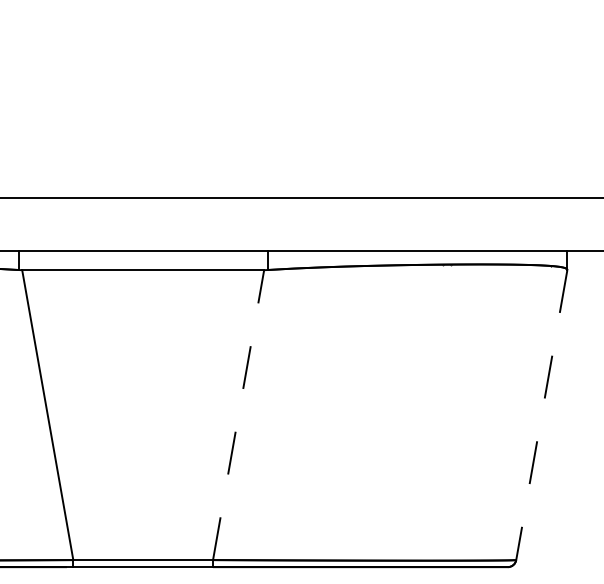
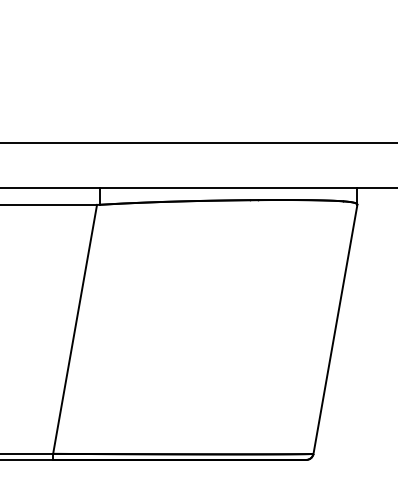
line: (238, 414) -> (75, 328), dashed -> solid
line: (541, 415) -> (335, 329), dashed -> solid

